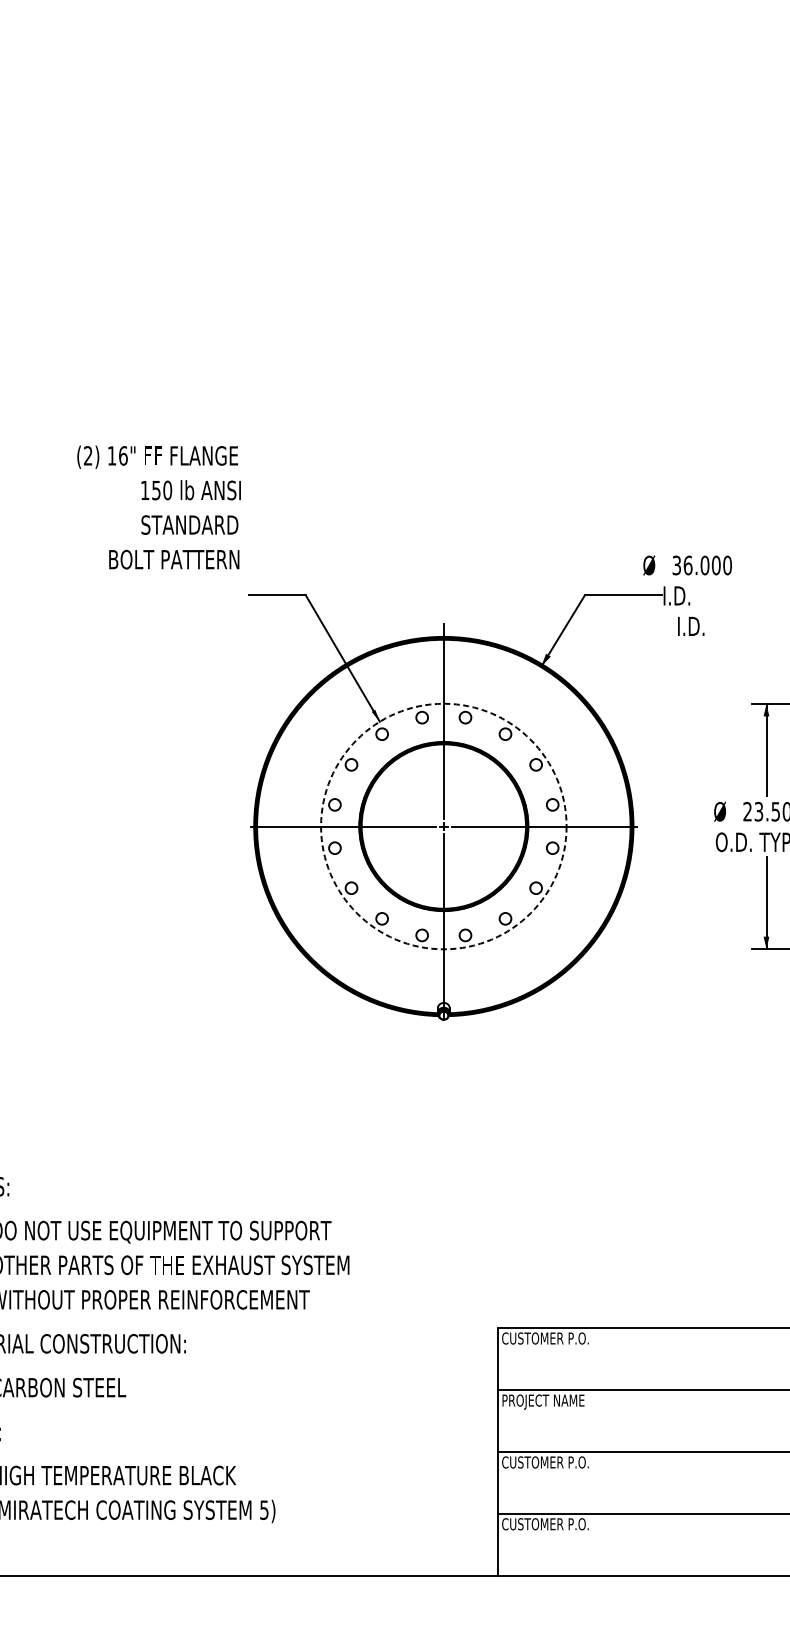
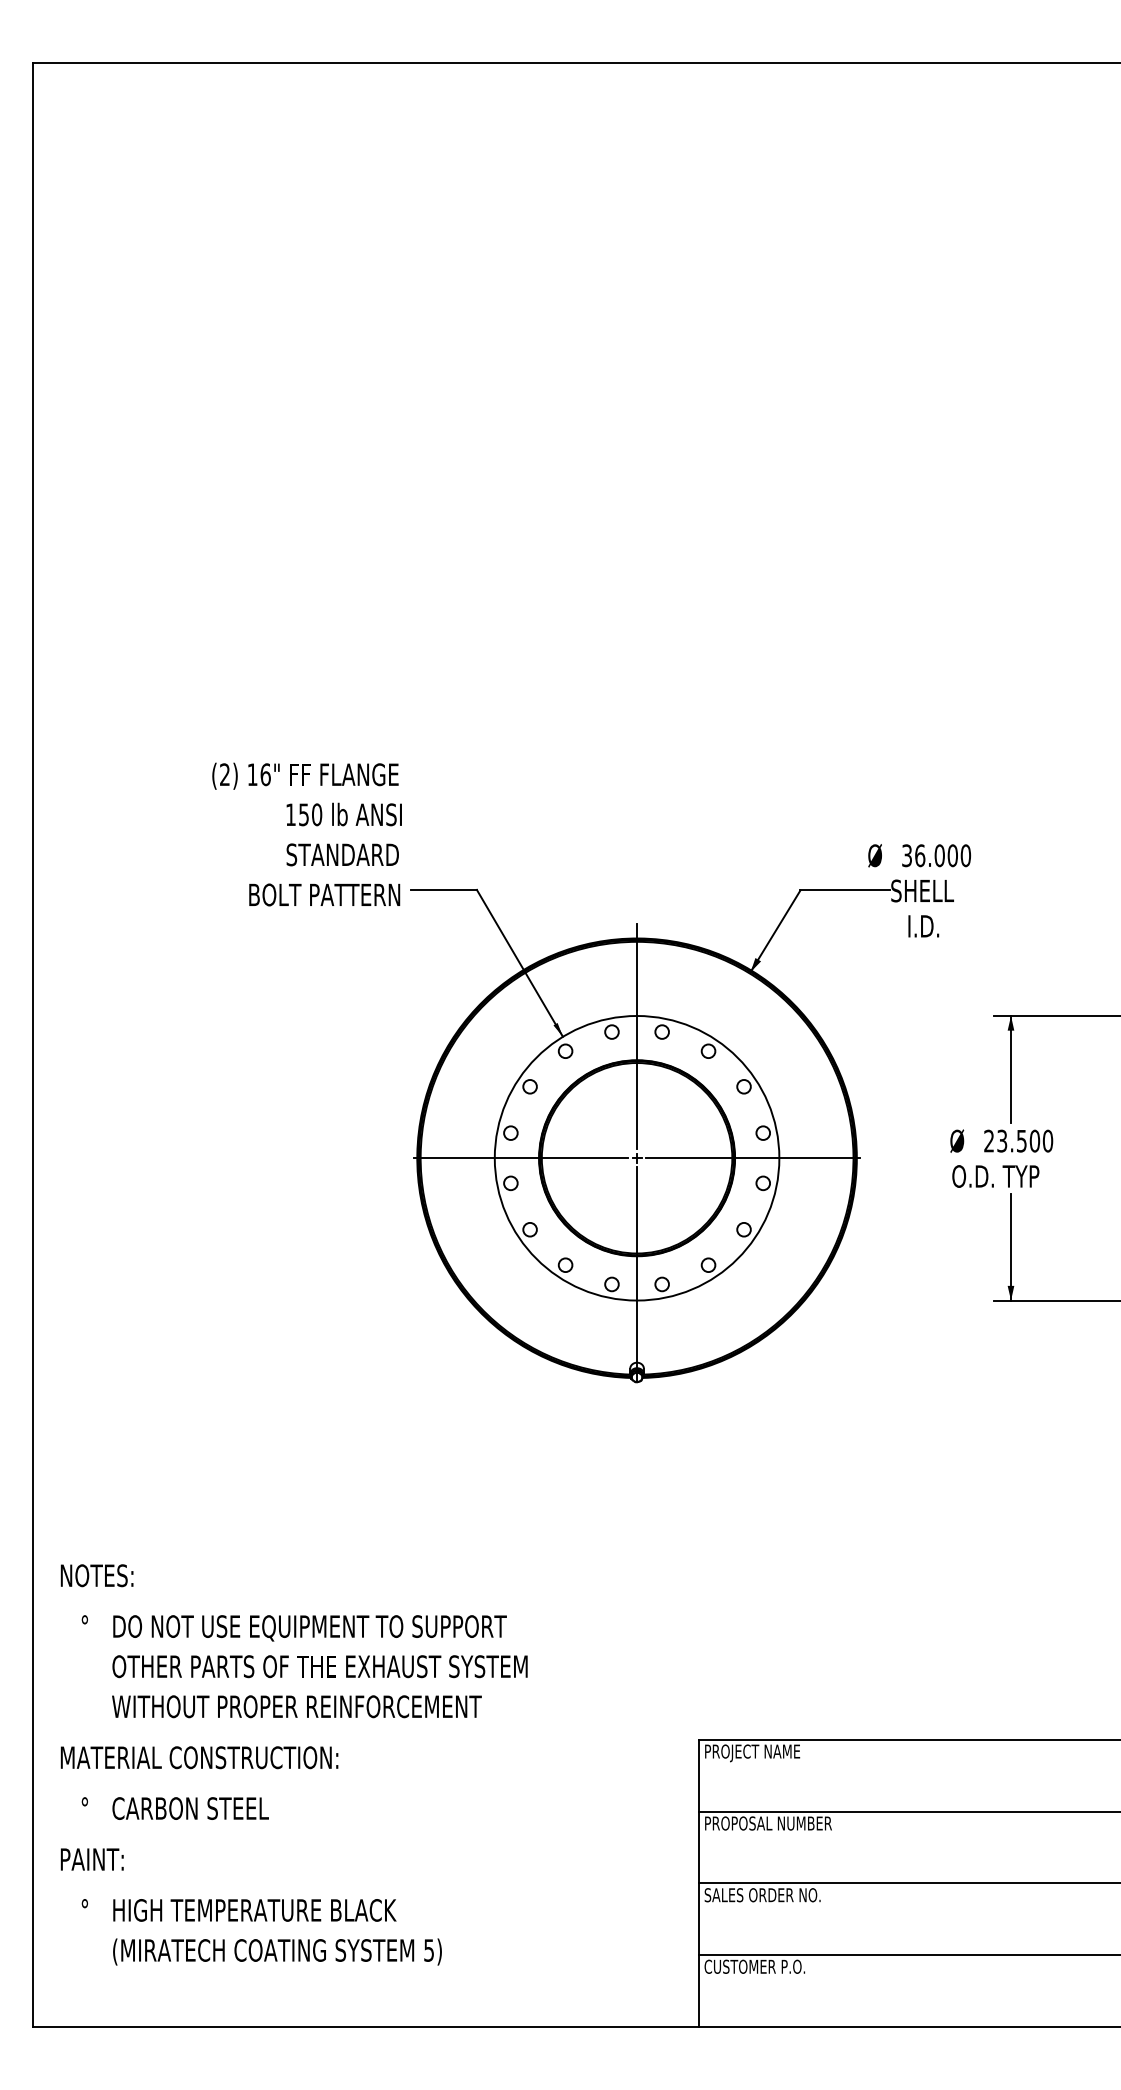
text: (158, 507) -> (306, 834), moved
text: (690, 595) -> (922, 890), I.D. -> SHELL
circle: (443, 826) -> (636, 1158), dashed -> solid
text: (545, 1340) -> (754, 1753), CUSTOMER P.O. -> PROJECT NAME
text: (567, 1402) -> (780, 1825), PROJECT NAME -> PROPOSAL NUMBER
text: (552, 1462) -> (762, 1895), CUSTOMER P.O. -> SALES ORDER NO.

